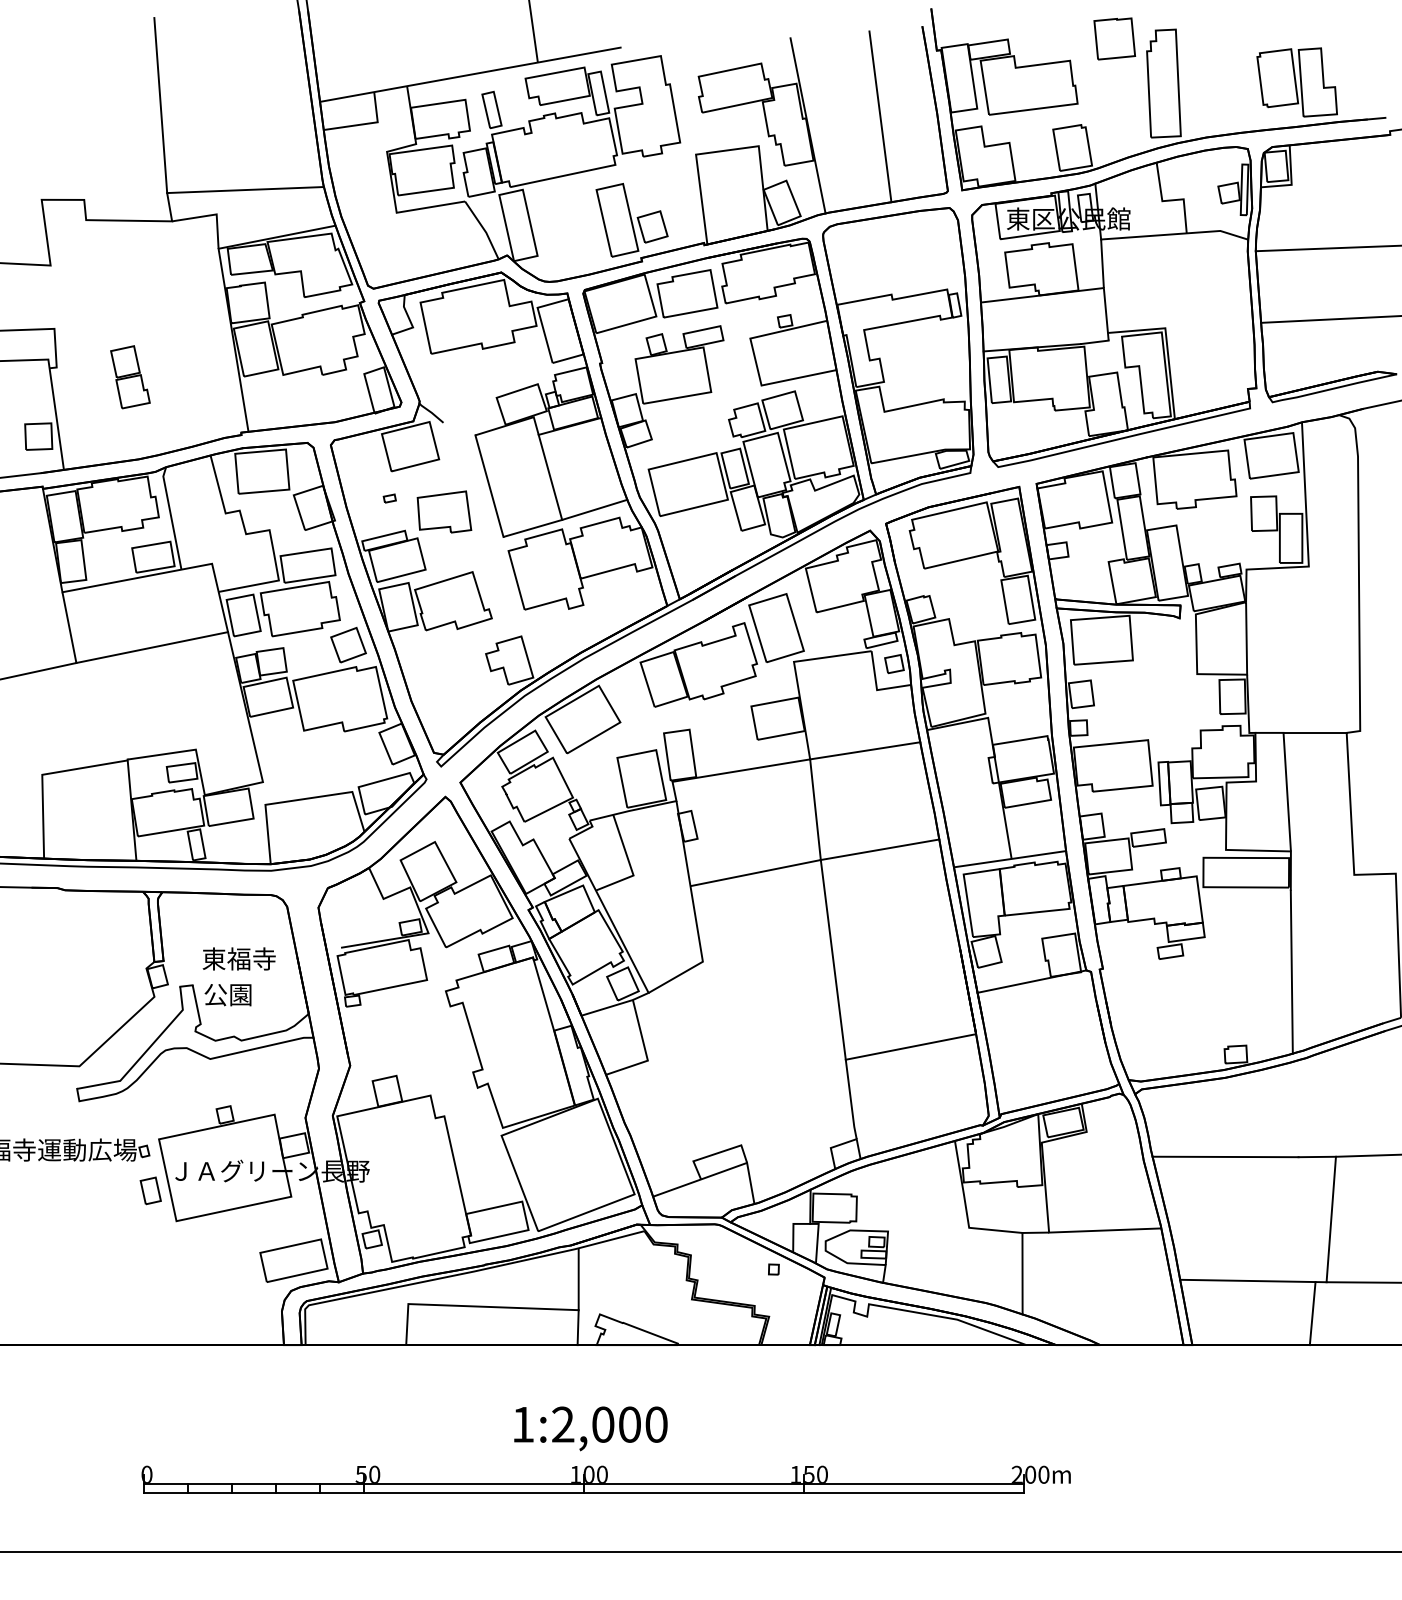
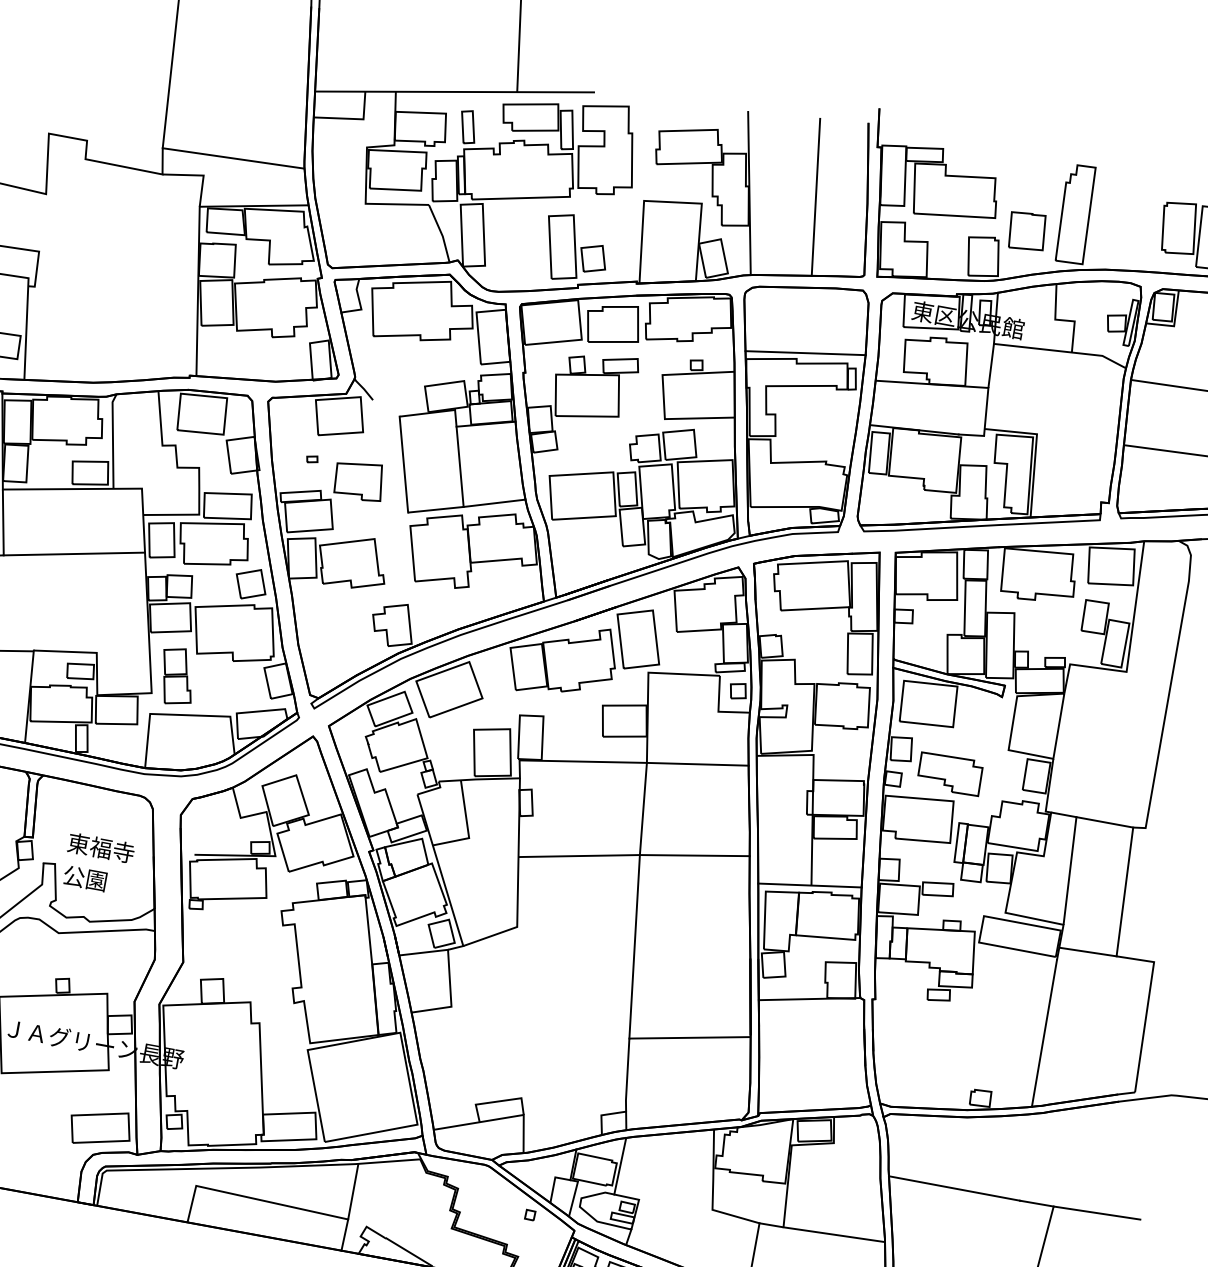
part: (1114, 38) -> (1027, 231), moved
line: (900, 286) -> (806, 353), added
part: (130, 377) -> (177, 676), moved
part: (1138, 711) -> (949, 774), added
line: (1322, 875) -> (1087, 951), added
line: (861, 1198) -> (620, 1165), added

